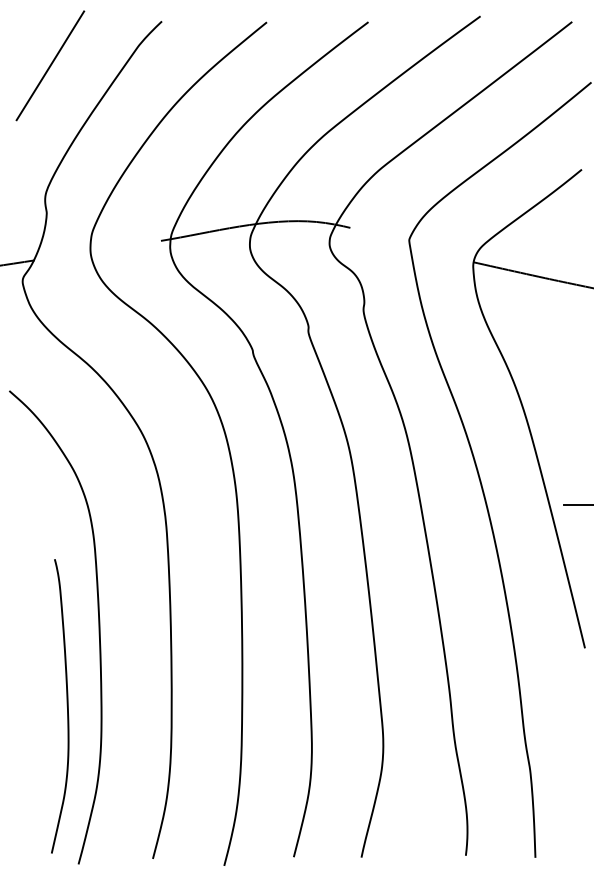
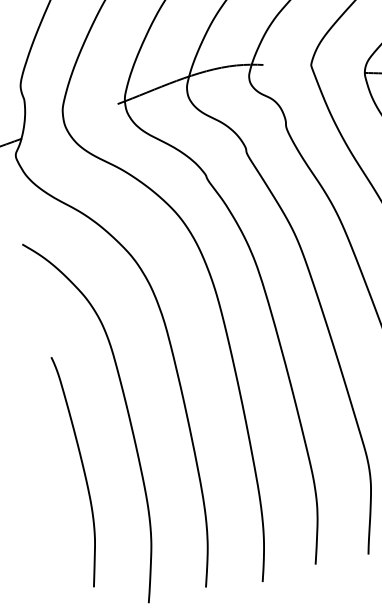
curve: (66, 706) -> (82, 470), moved

